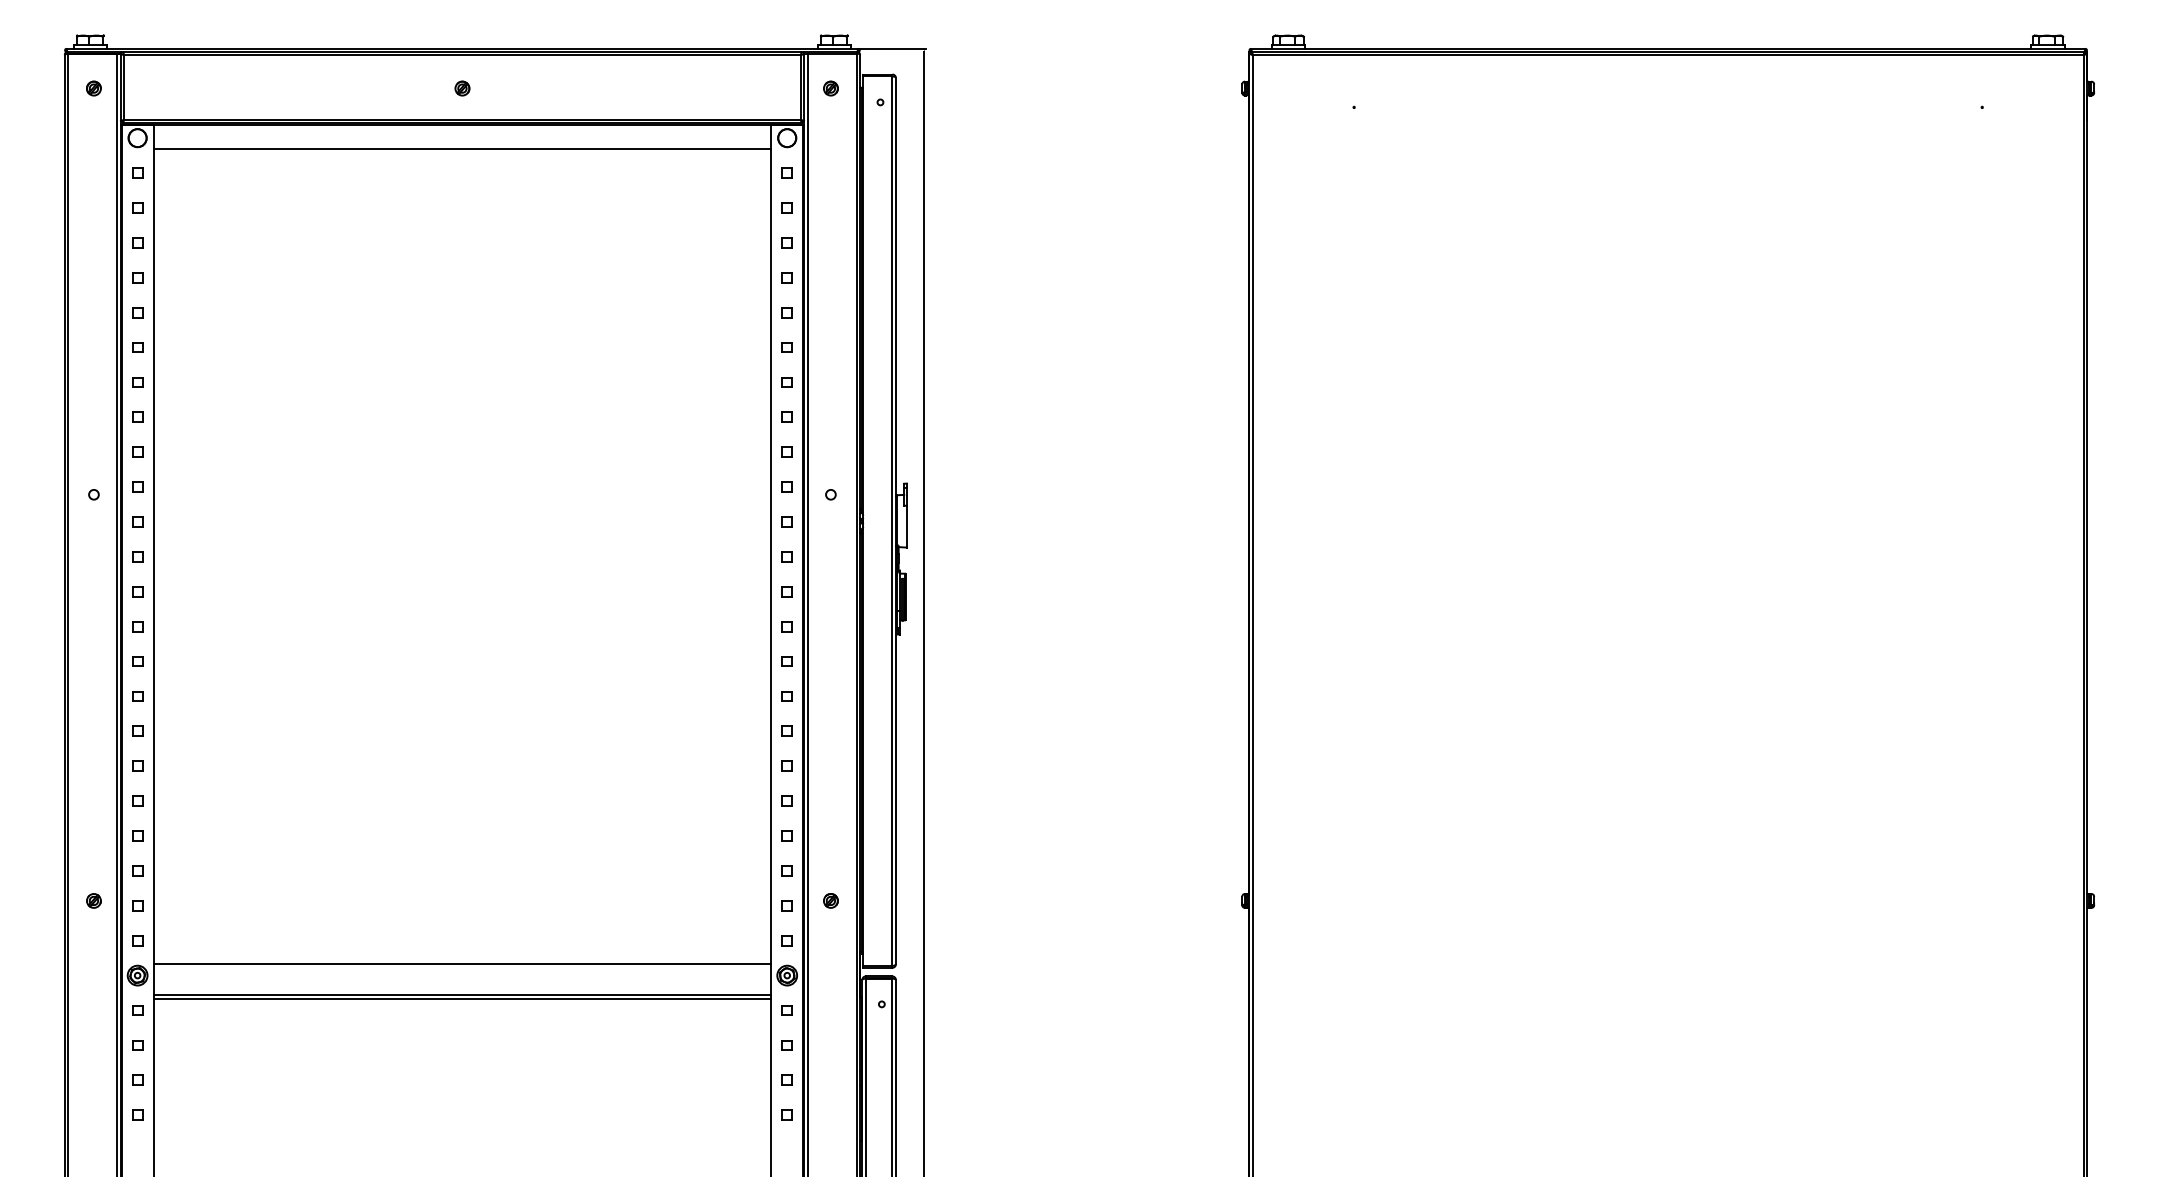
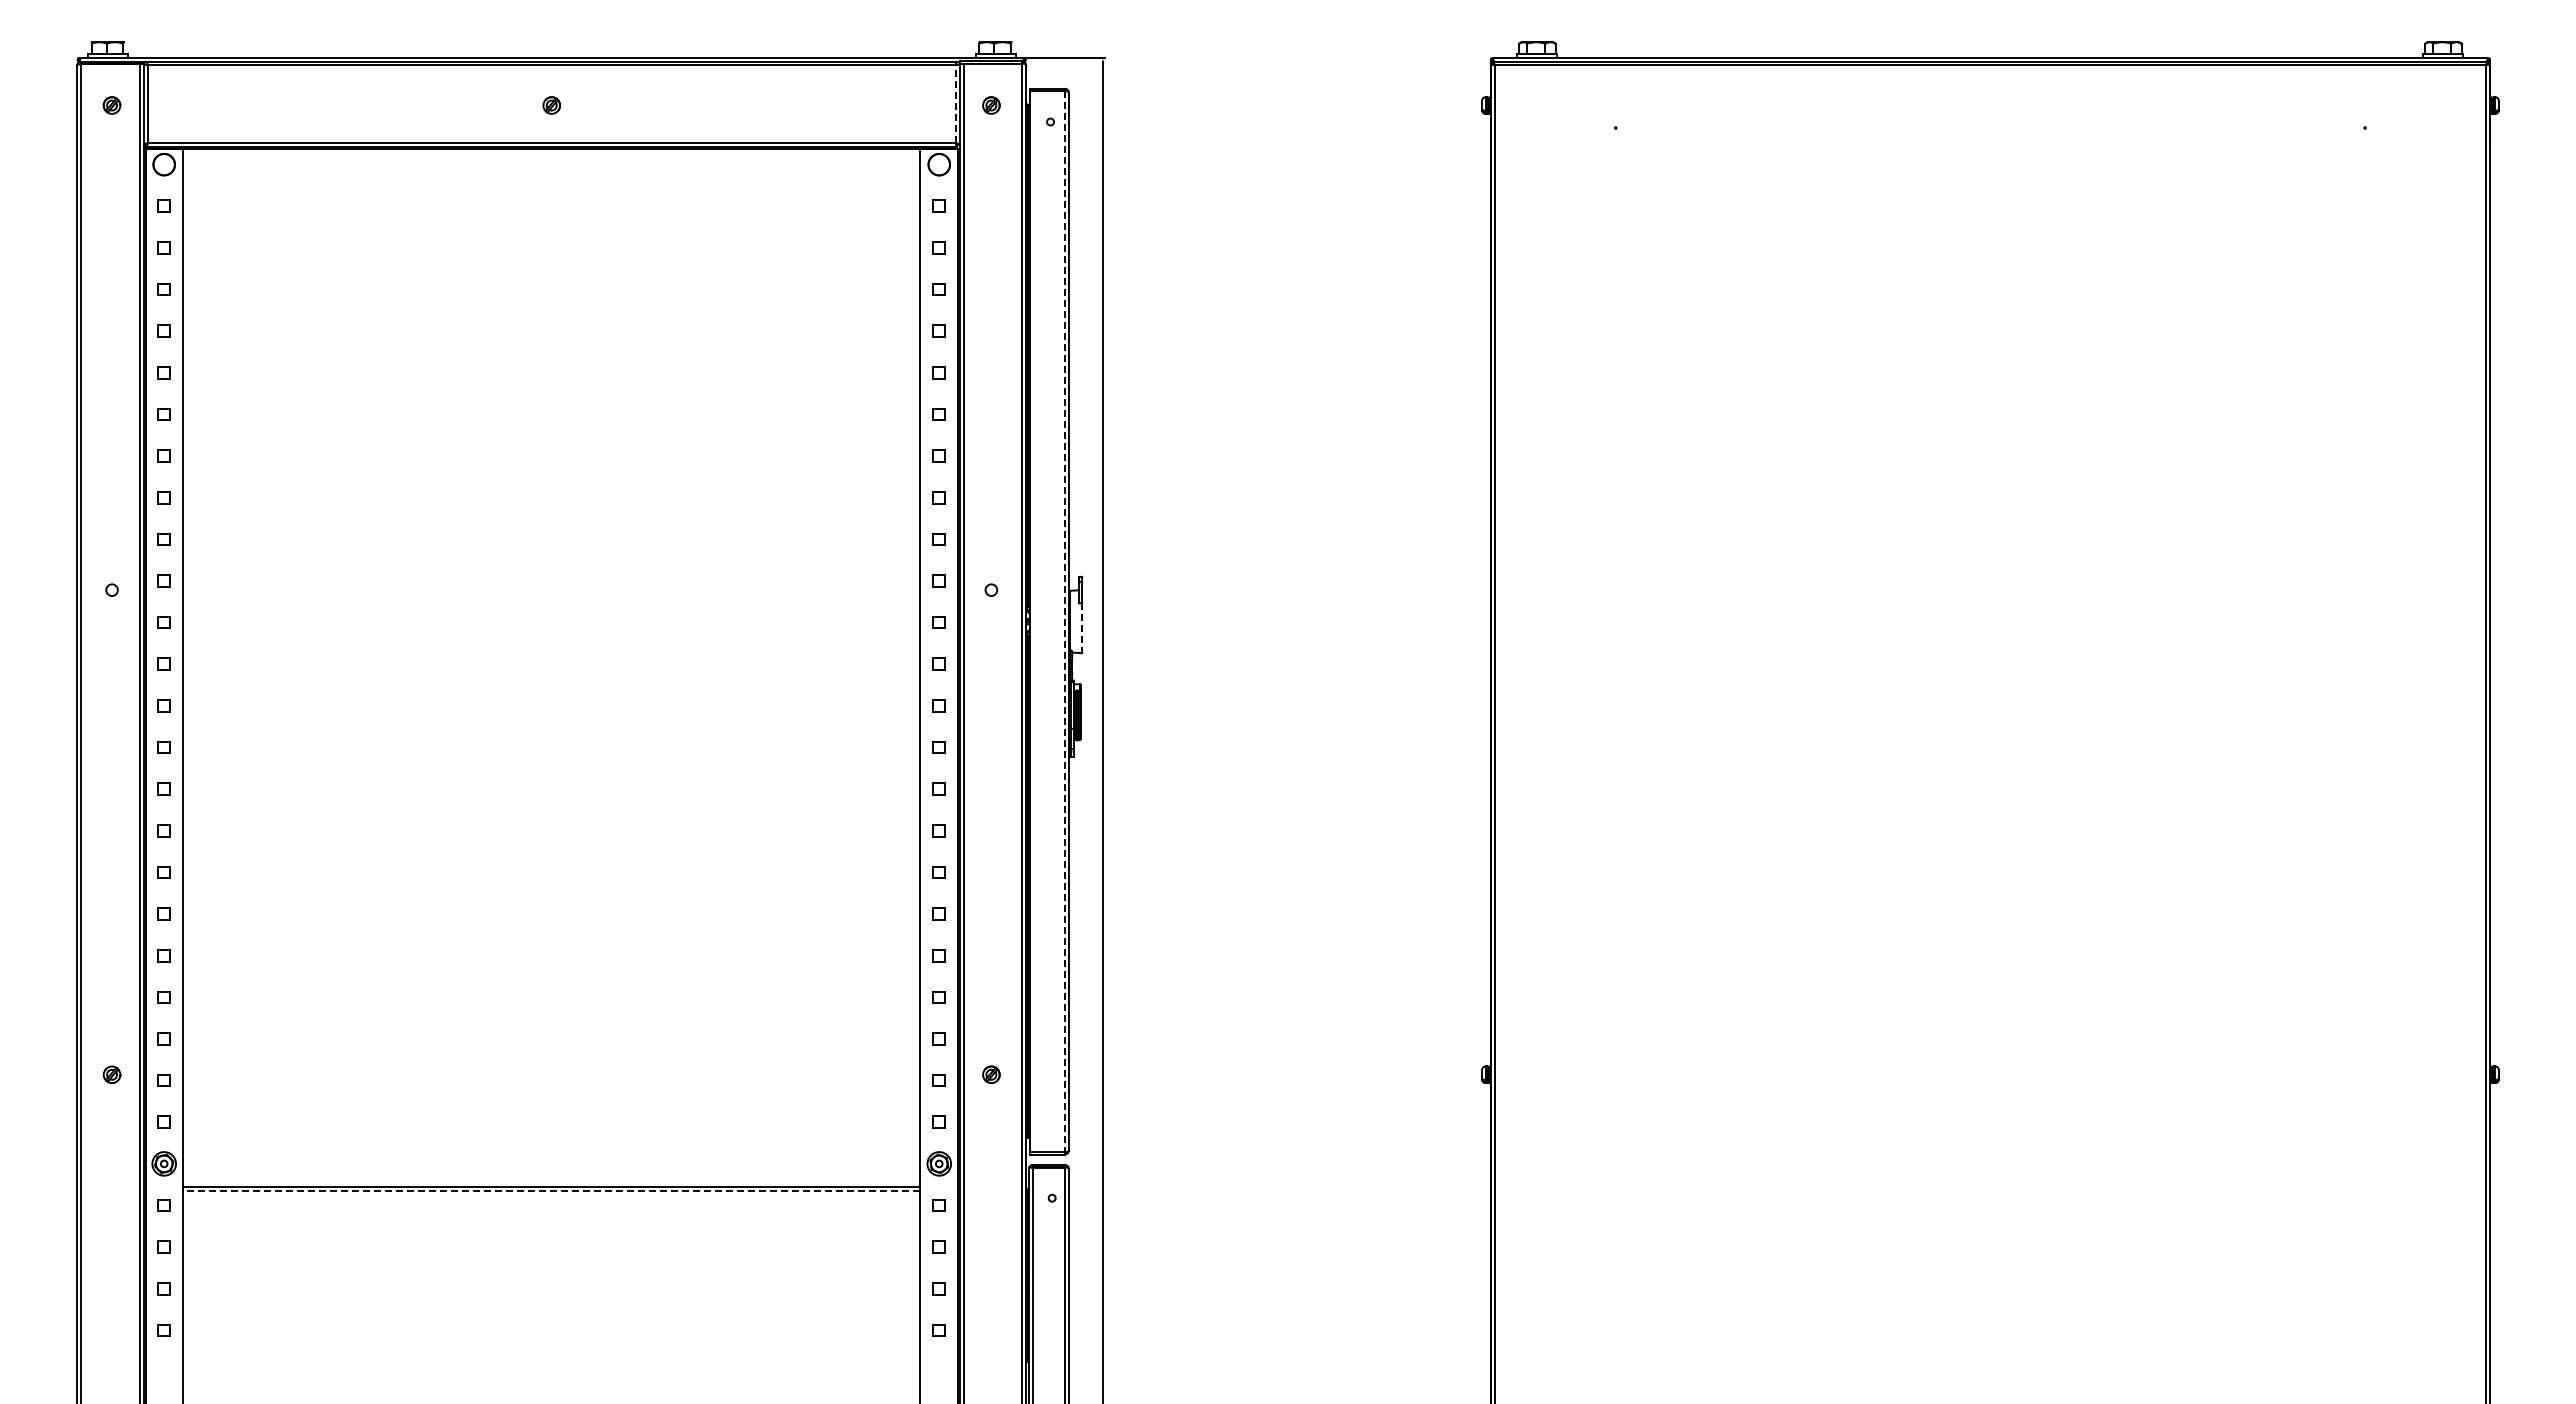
line: (800, 87) -> (955, 104), solid -> dashed
line: (462, 148) -> (551, 177), removed
line: (892, 521) -> (1064, 621), solid -> dashed
line: (907, 526) -> (1082, 628), solid -> dashed
line: (462, 963) -> (551, 1149), removed
line: (462, 998) -> (551, 1191), solid -> dashed

